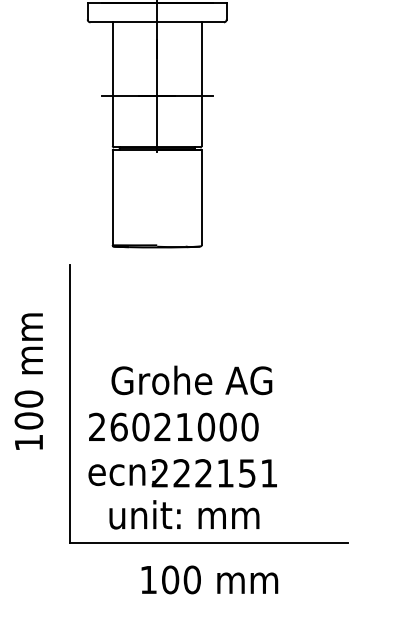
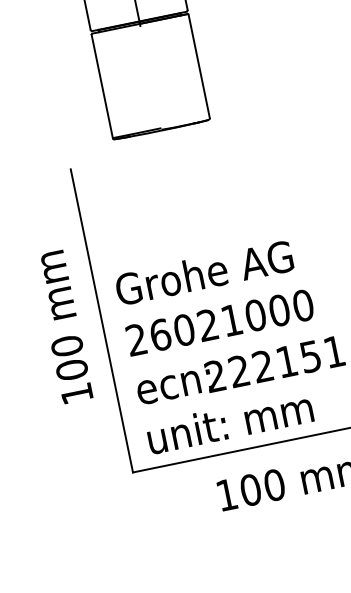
text: (191, 380) -> (203, 273), moved
text: (28, 381) -> (62, 327), moved
text: (184, 514) -> (230, 422), moved

